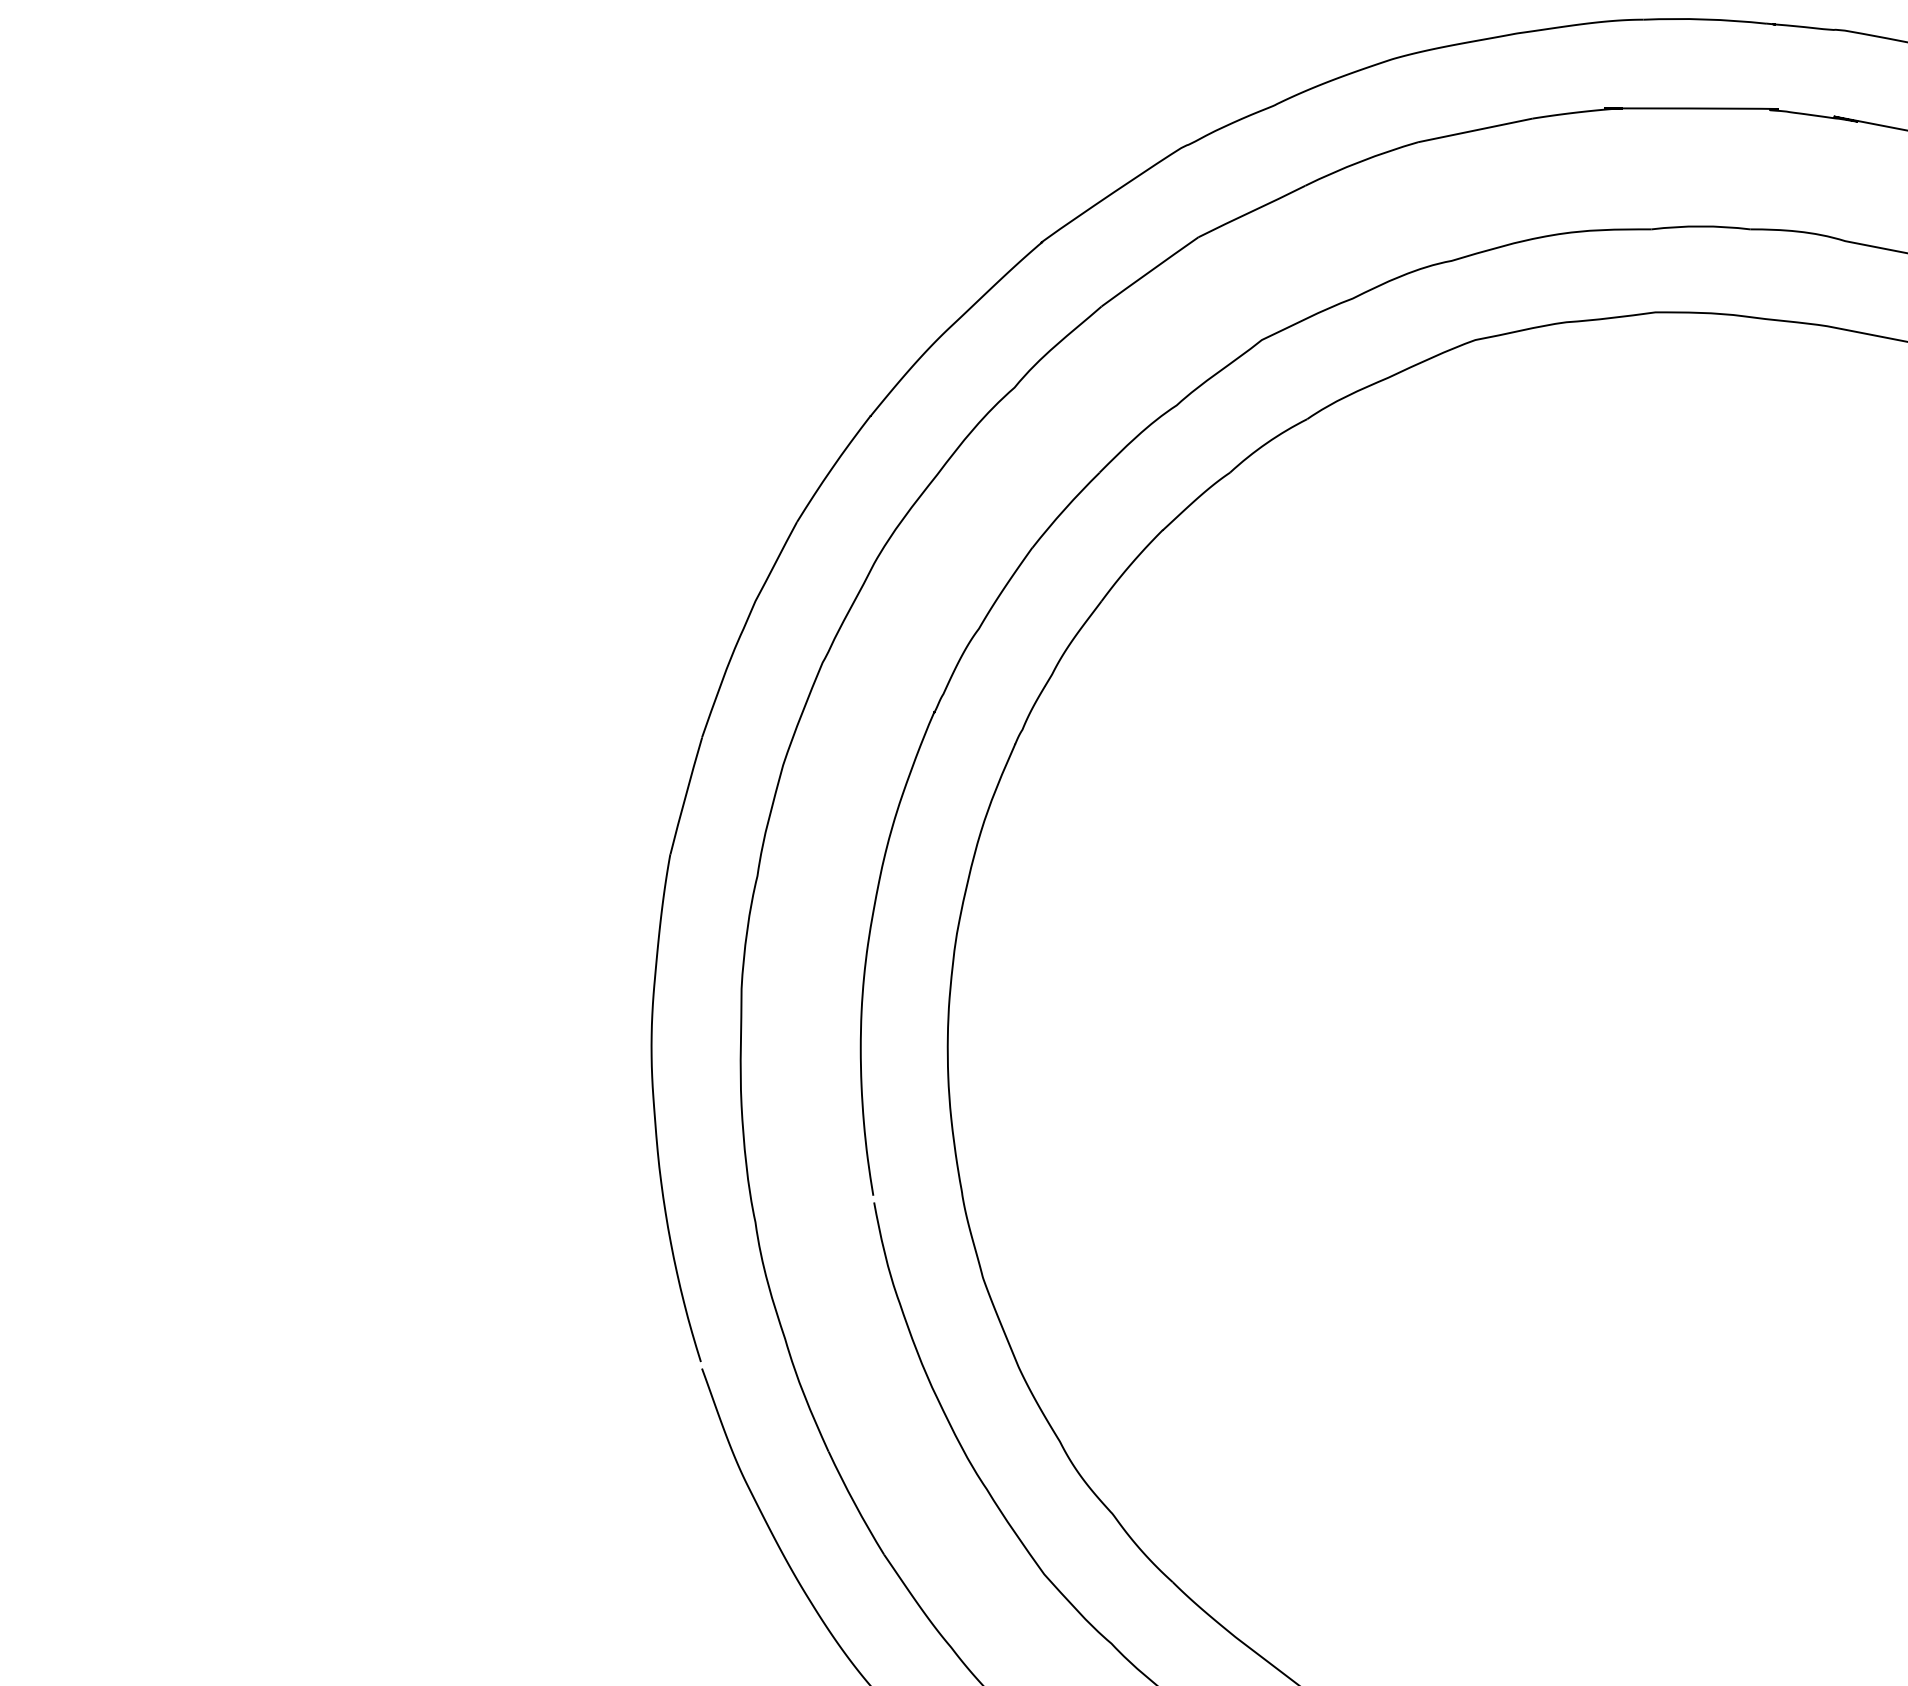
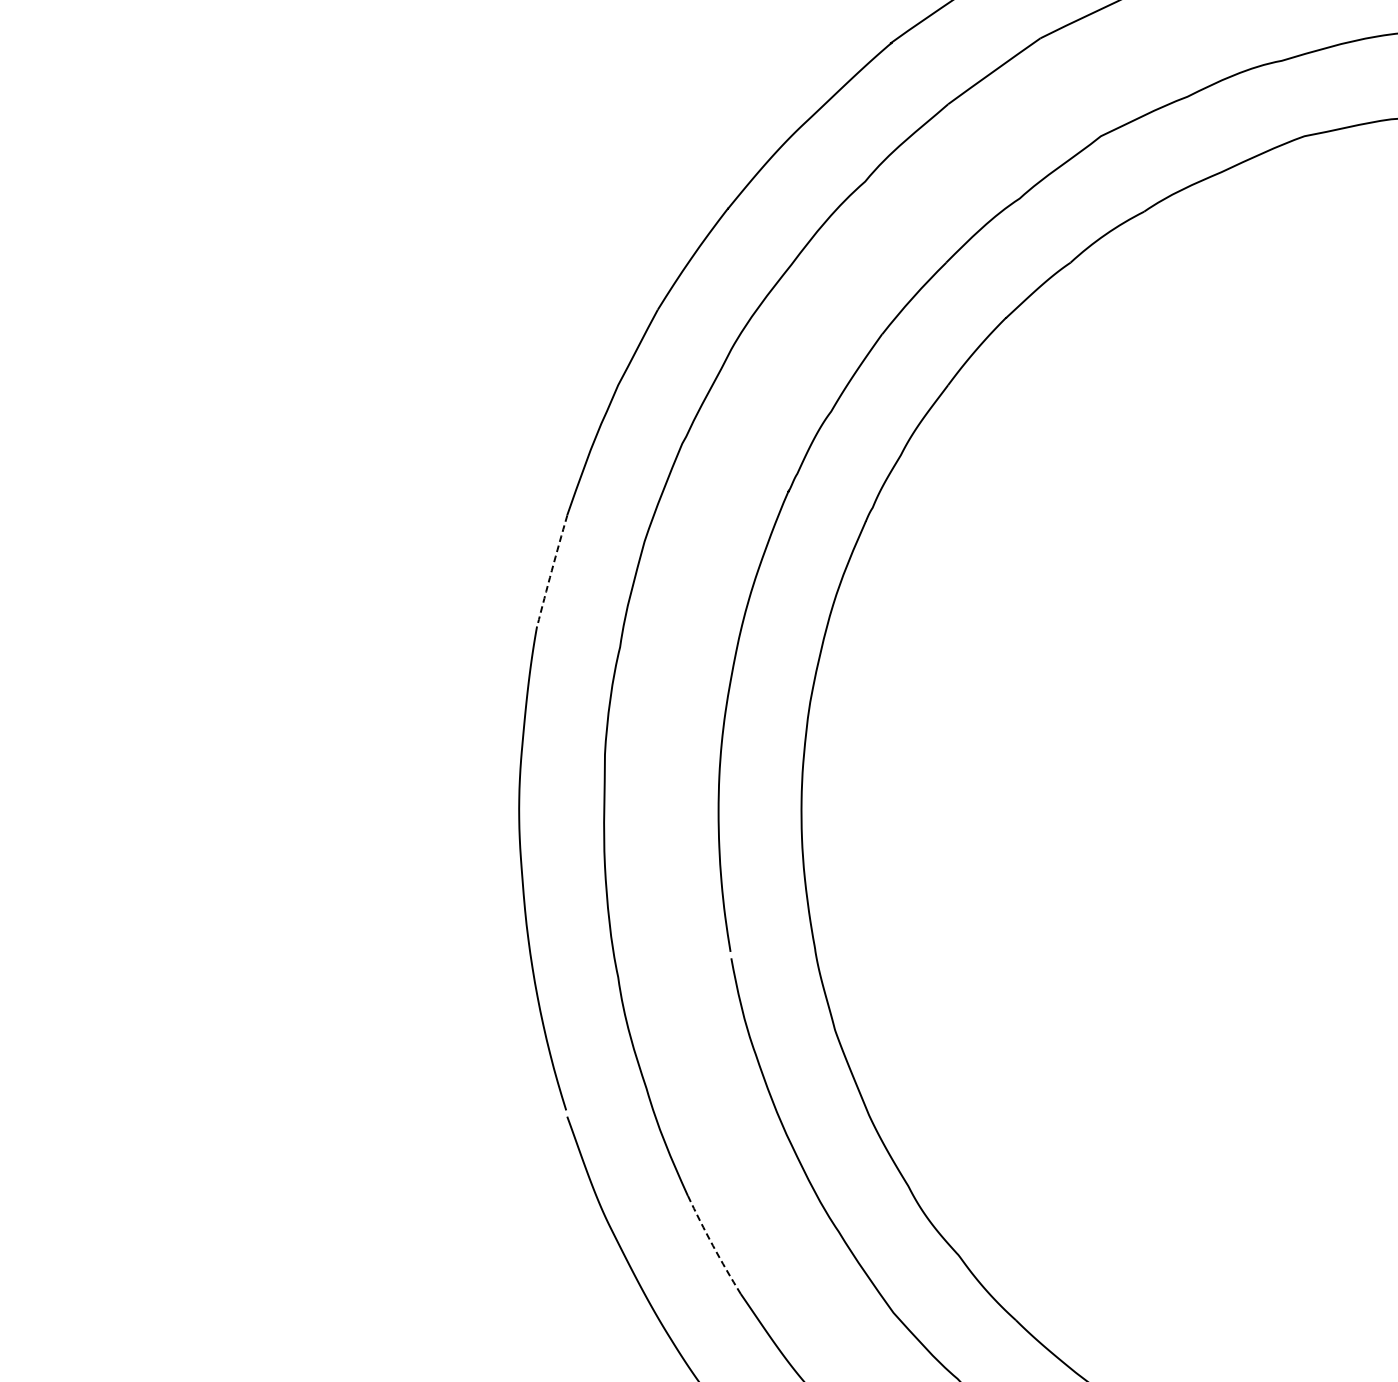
arc: (685, 795) -> (551, 570), solid -> dashed
arc: (854, 1503) -> (712, 1245), solid -> dashed

